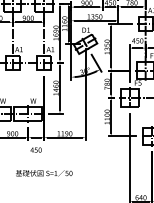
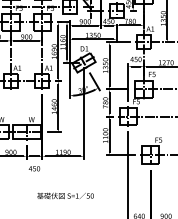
text: (44, 172) -> (65, 195), moved

